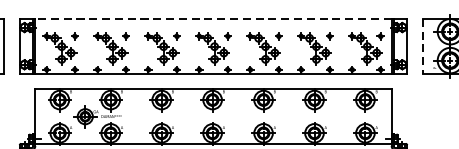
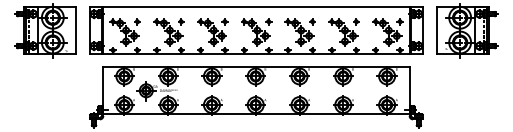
line: (213, 18) -> (256, 6), dashed -> solid
line: (422, 46) -> (436, 30), dashed -> solid

